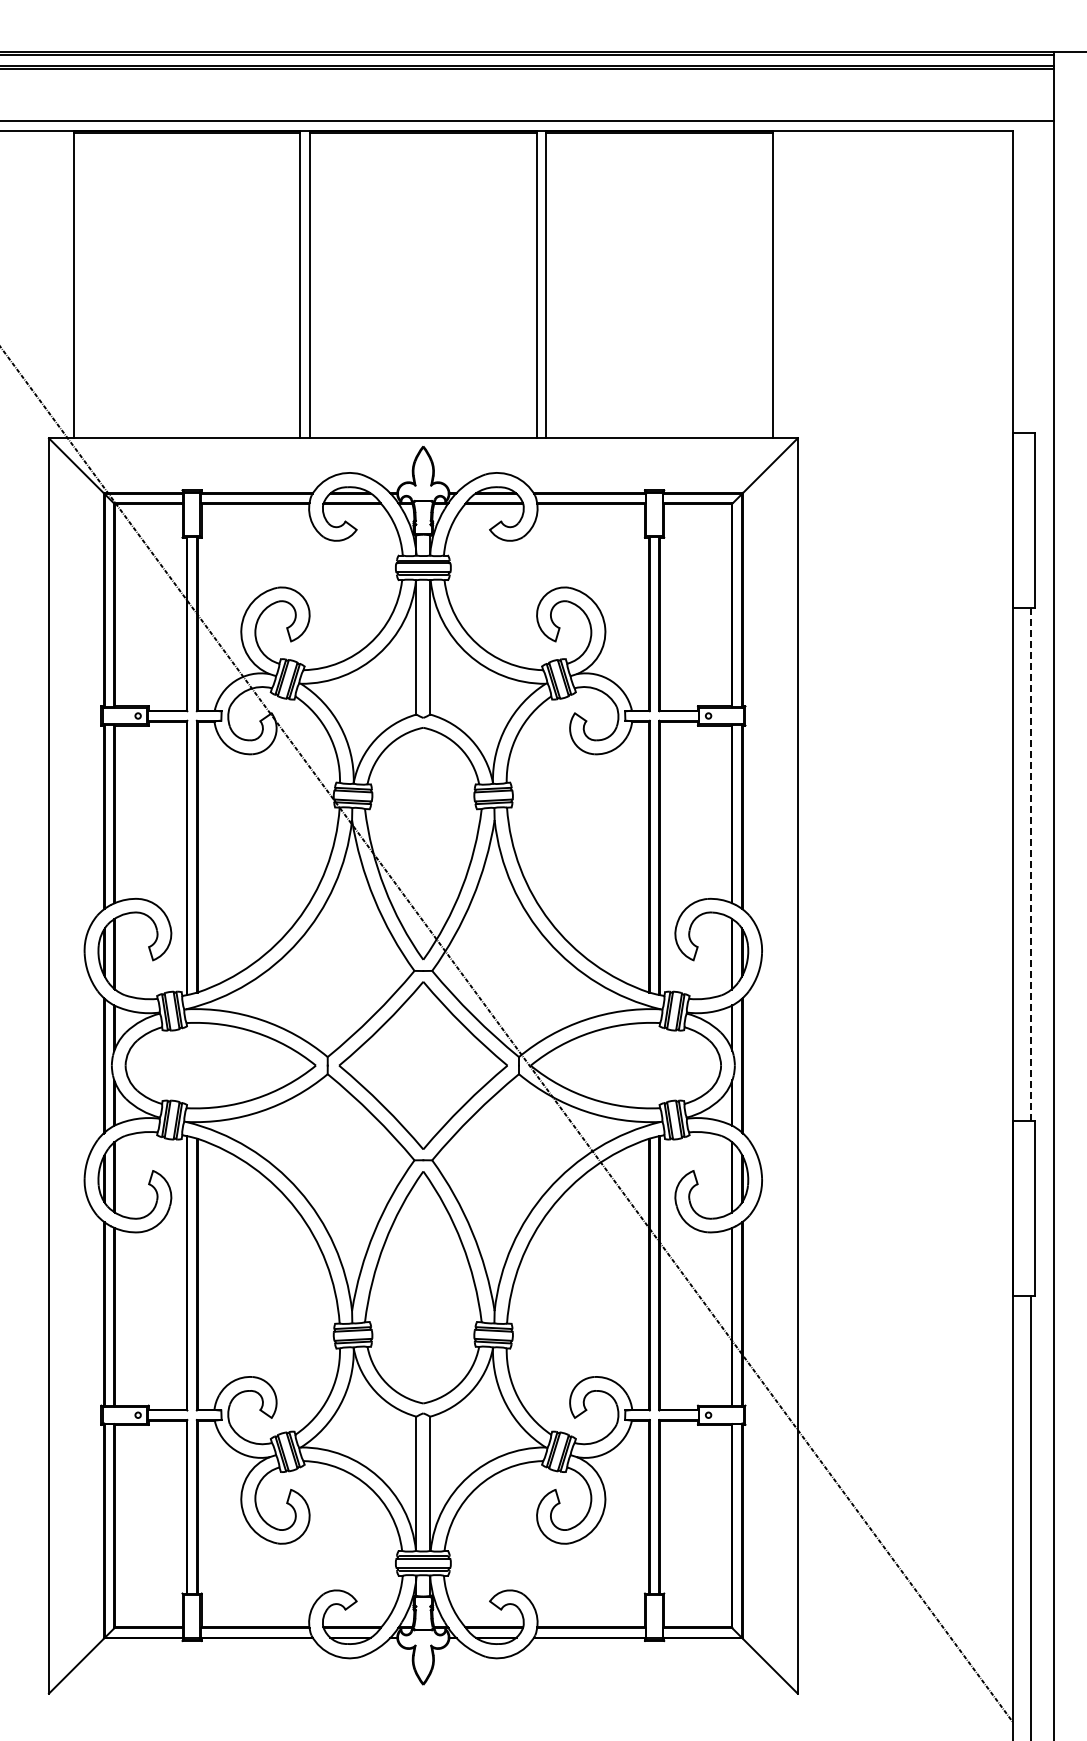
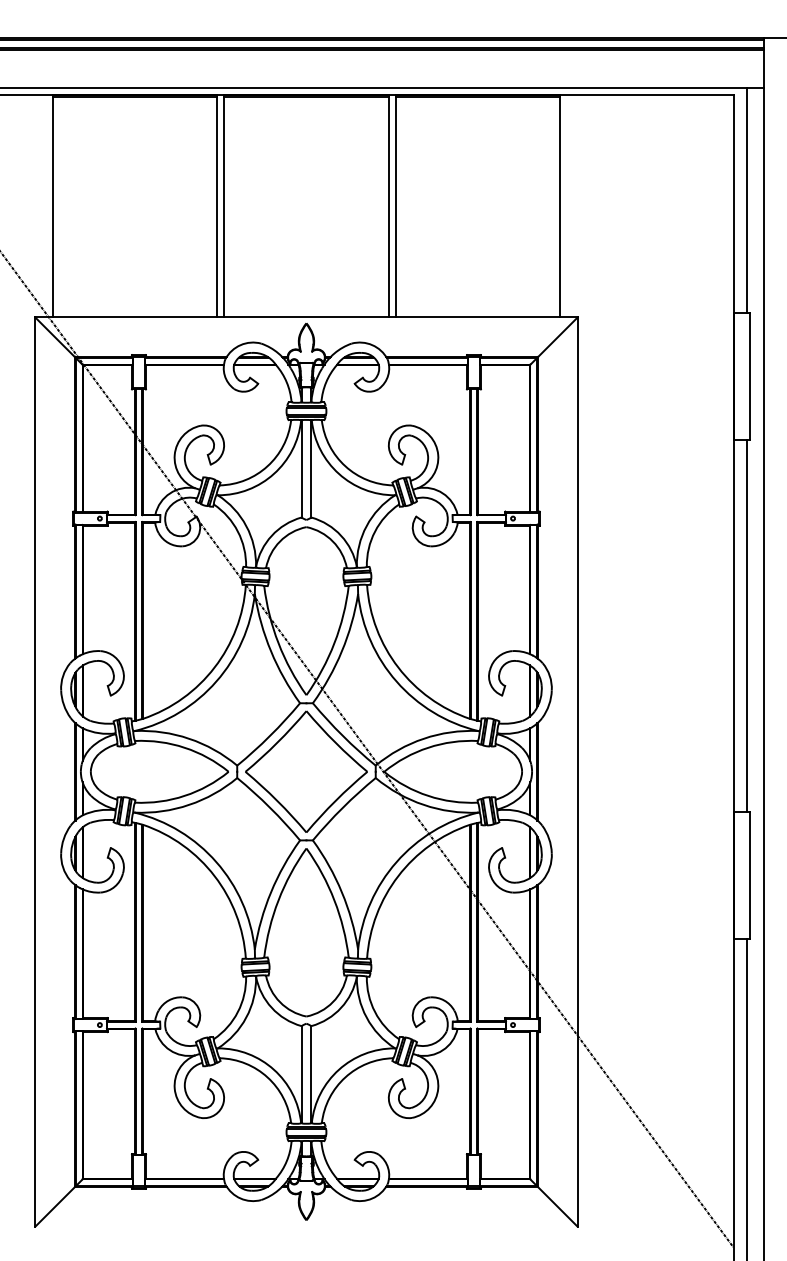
line: (1031, 276) -> (746, 200), added
line: (1031, 864) -> (746, 626), dashed -> solid

